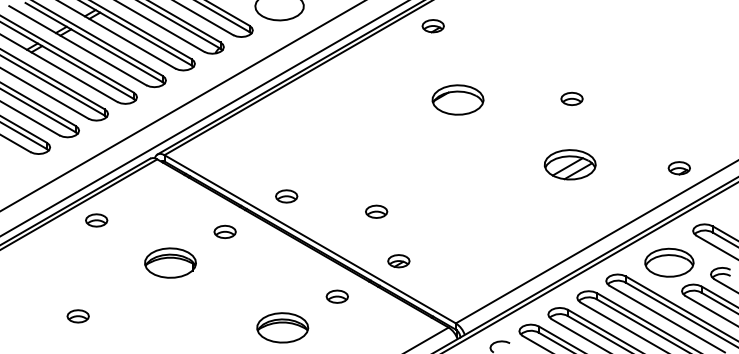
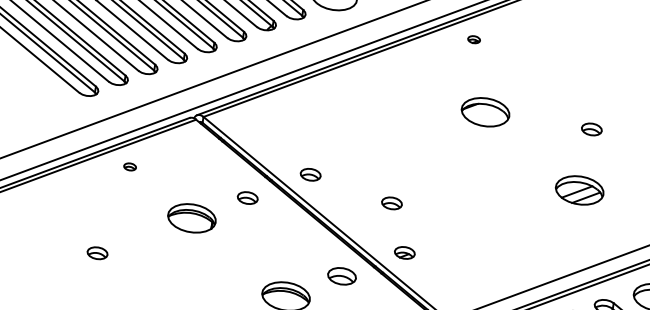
part: (432, 26) -> (473, 39), size x0.6
part: (96, 220) -> (129, 166), size x0.6
part: (336, 296) -> (341, 275), size x1.4

